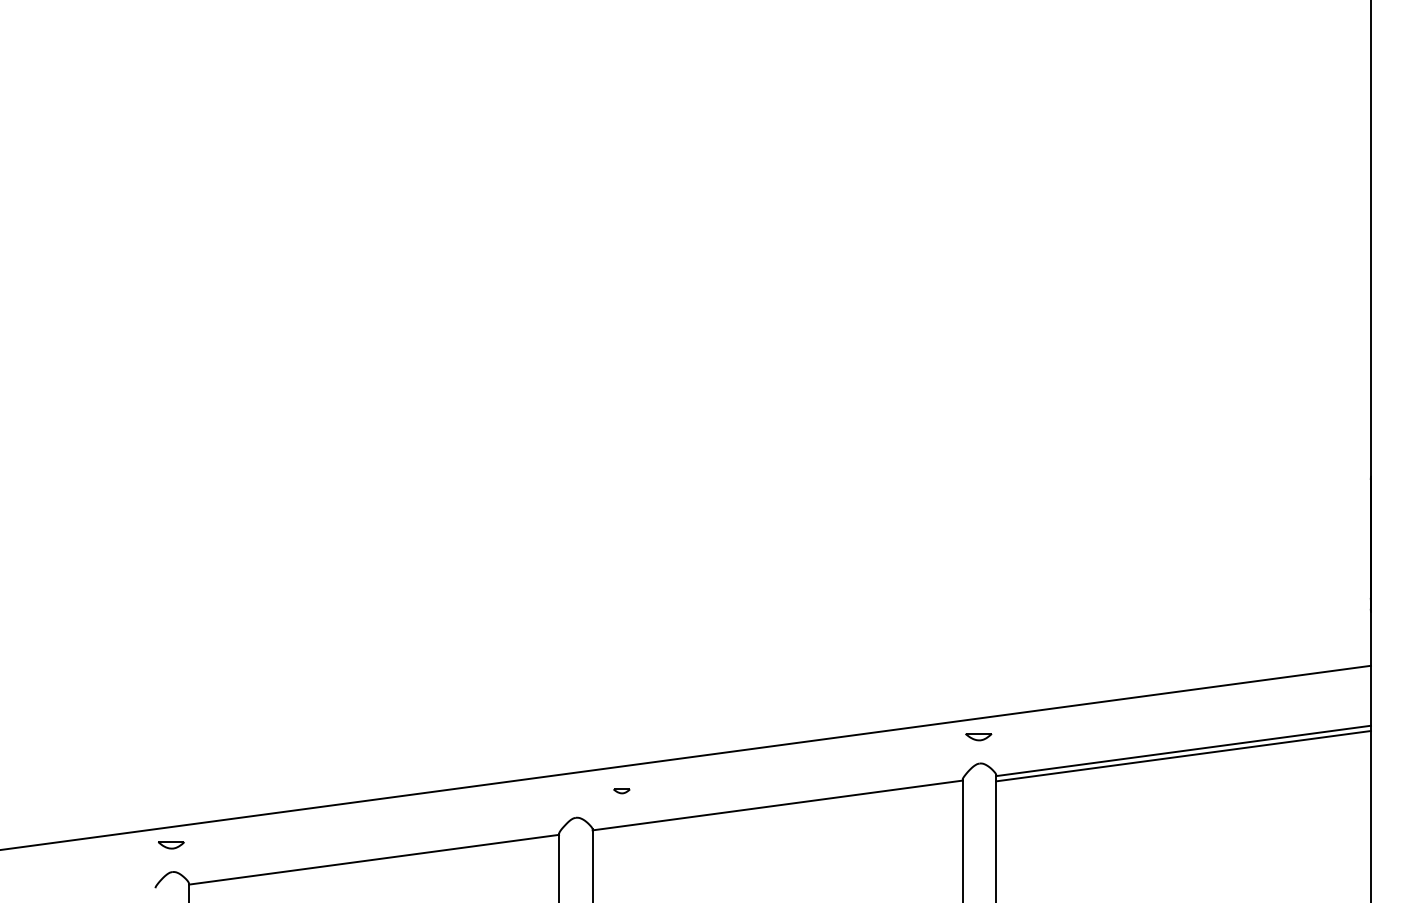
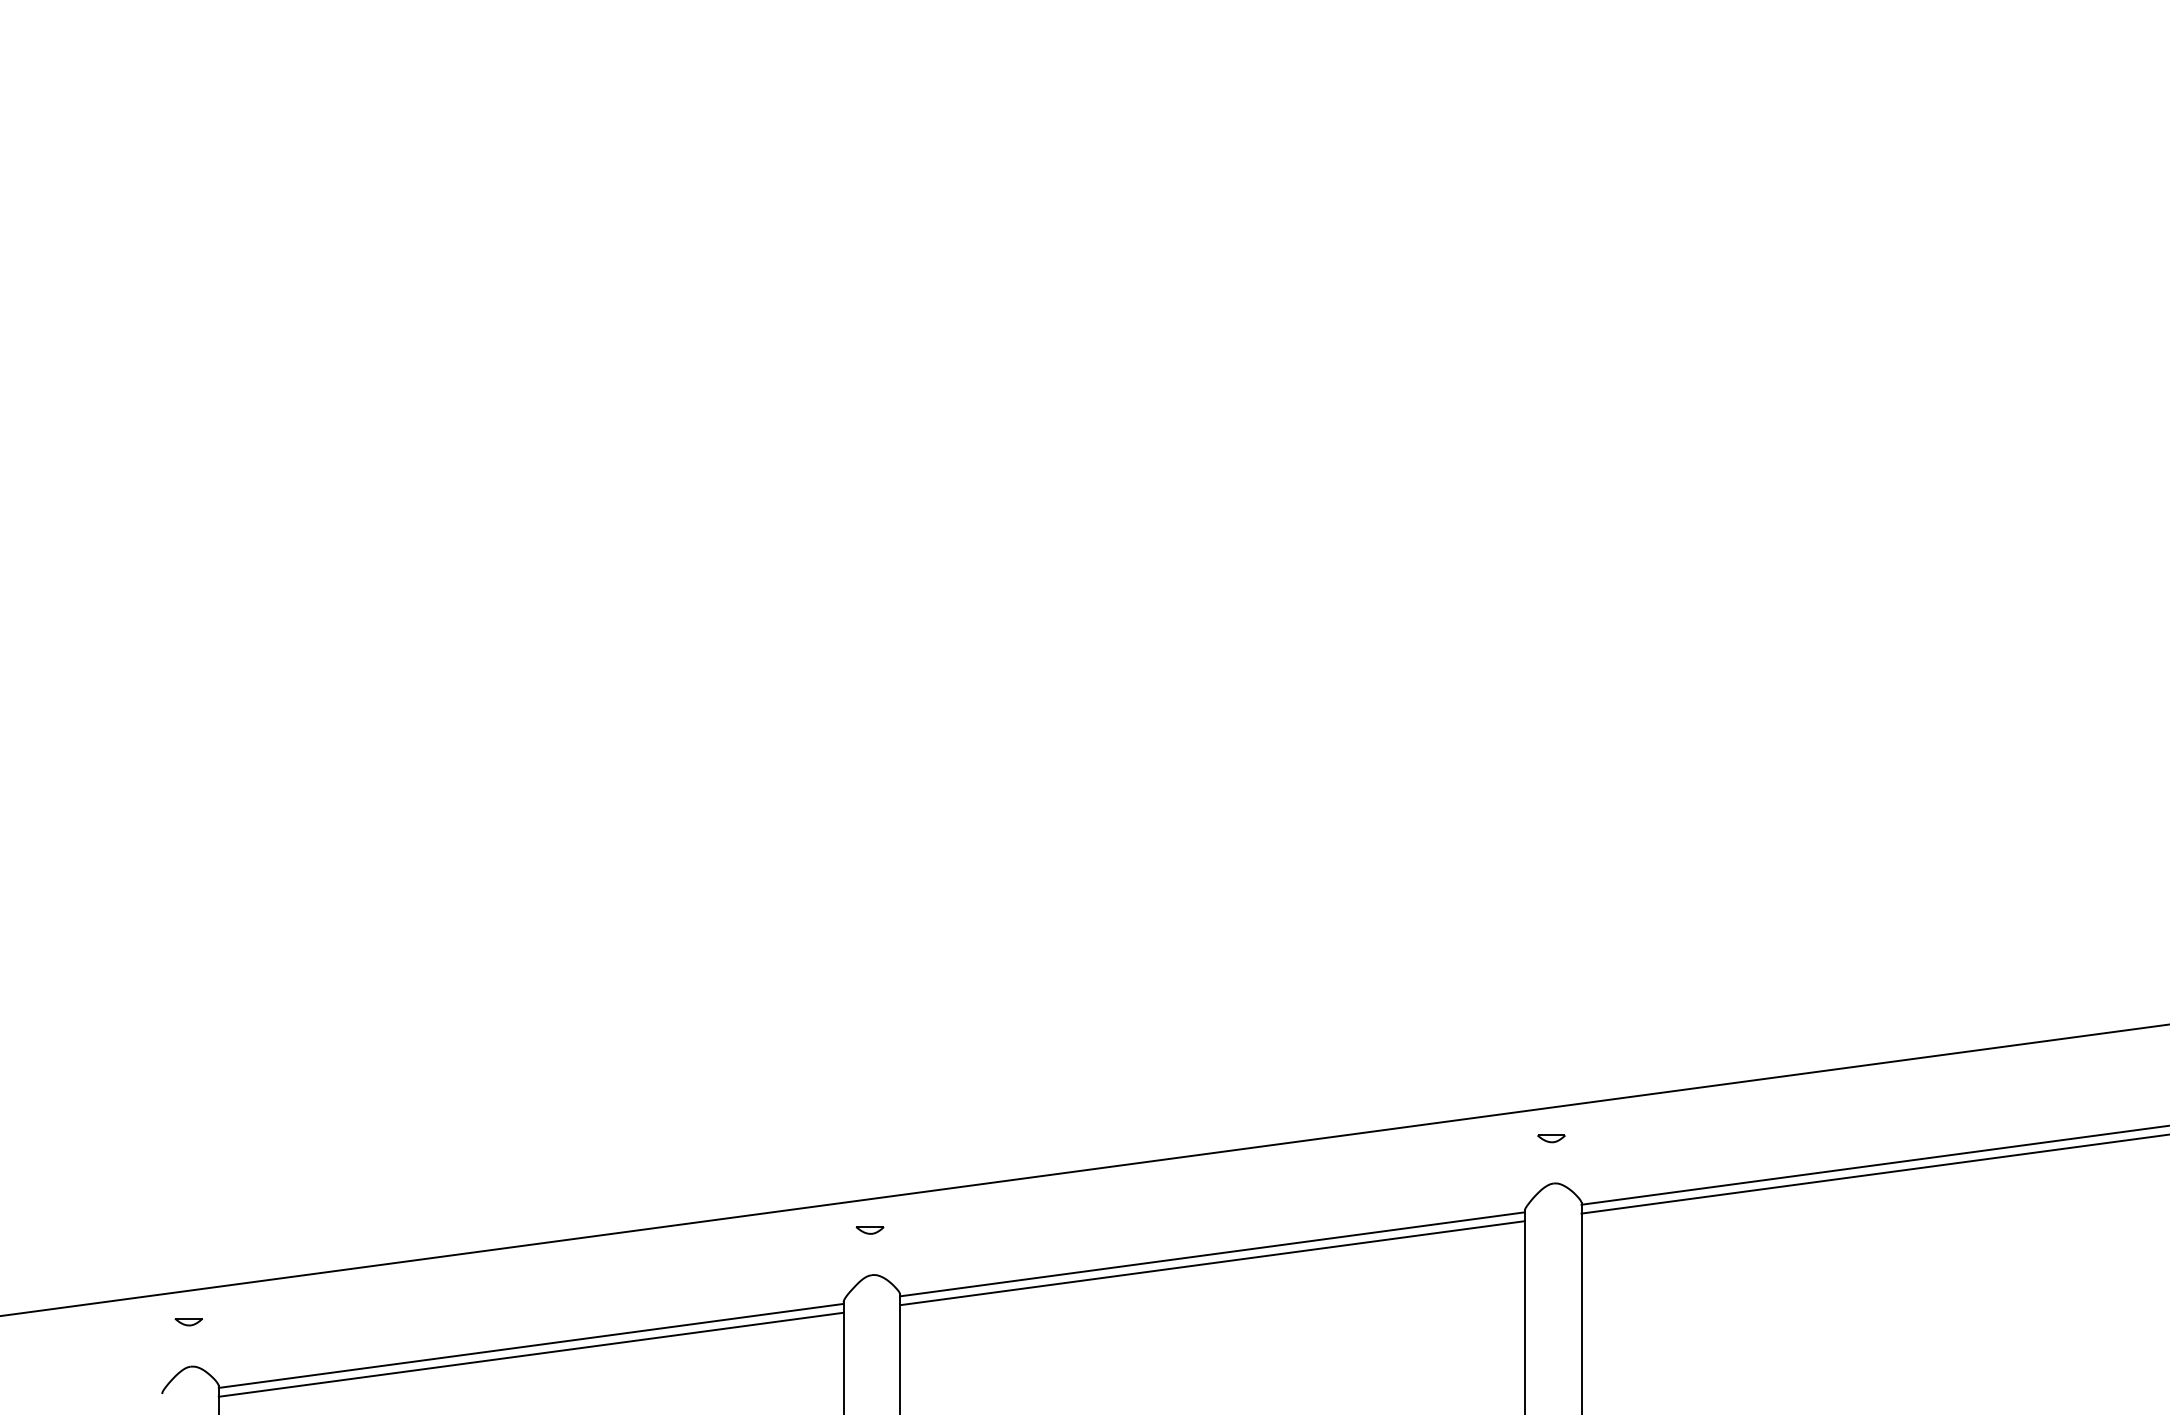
part: (977, 736) -> (1549, 1137), size x0.62
part: (621, 791) -> (869, 1230), moved
line: (777, 810) -> (1212, 1262), added
part: (170, 845) -> (187, 1321), size x0.62
line: (374, 864) -> (531, 1353), added

